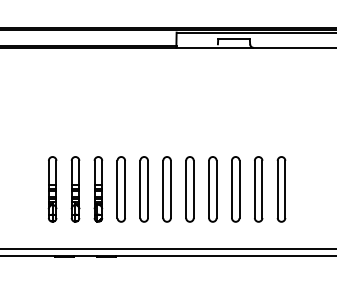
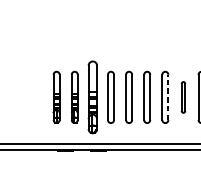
part: (98, 189) -> (92, 97), size x1.4
line: (193, 189) -> (168, 97), solid -> dashed
part: (212, 189) -> (183, 97), size x0.6

